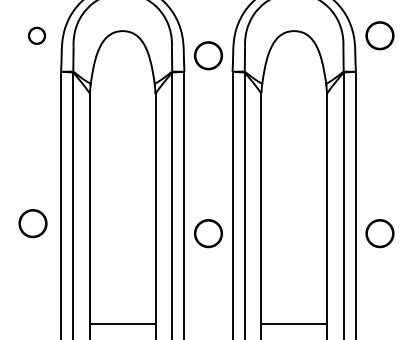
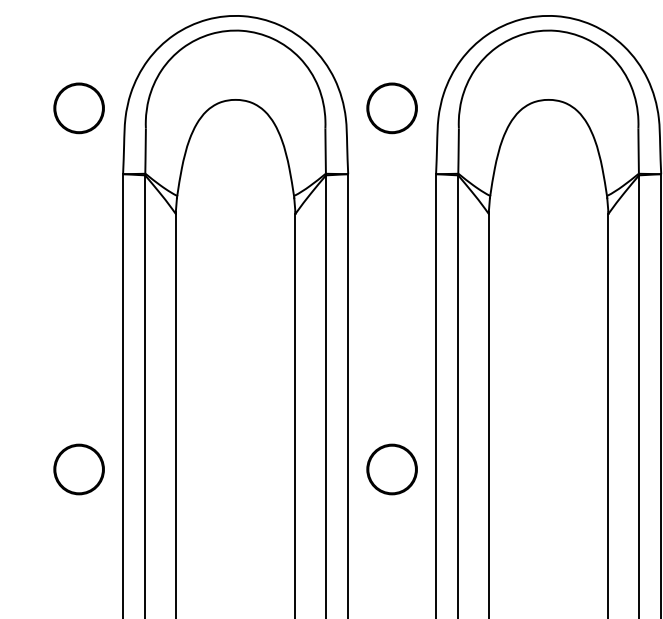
circle: (36, 35) -> (78, 107), size x1.67
circle: (208, 55) -> (392, 107), moved
circle: (32, 223) -> (78, 469), moved

